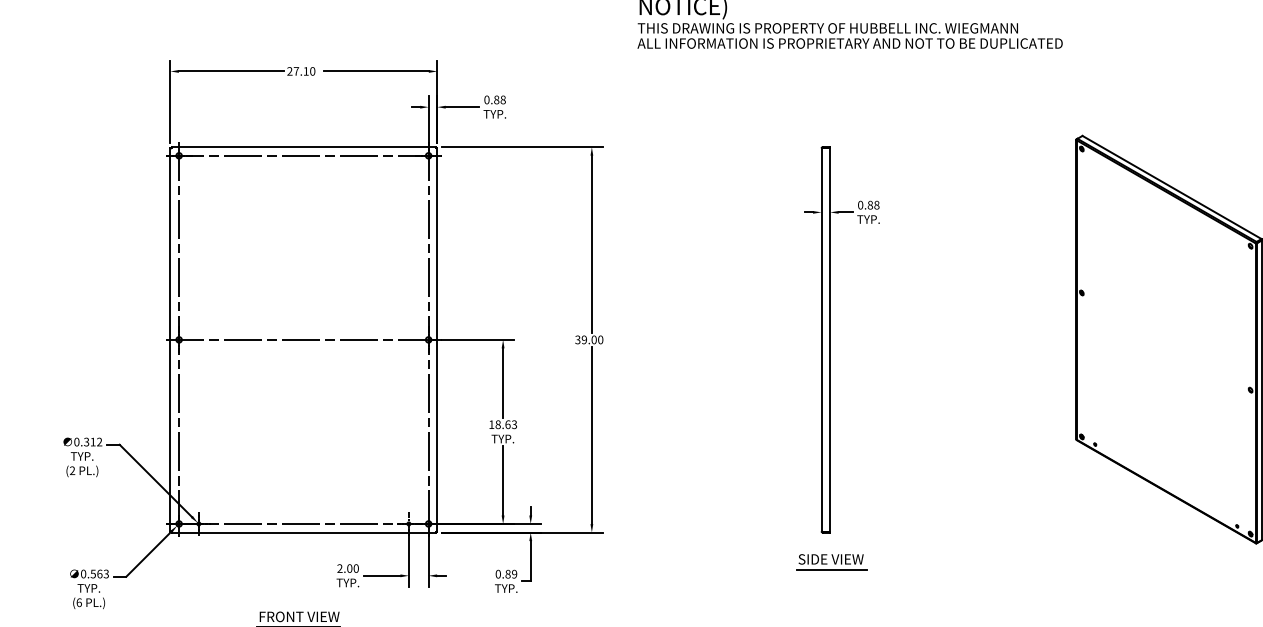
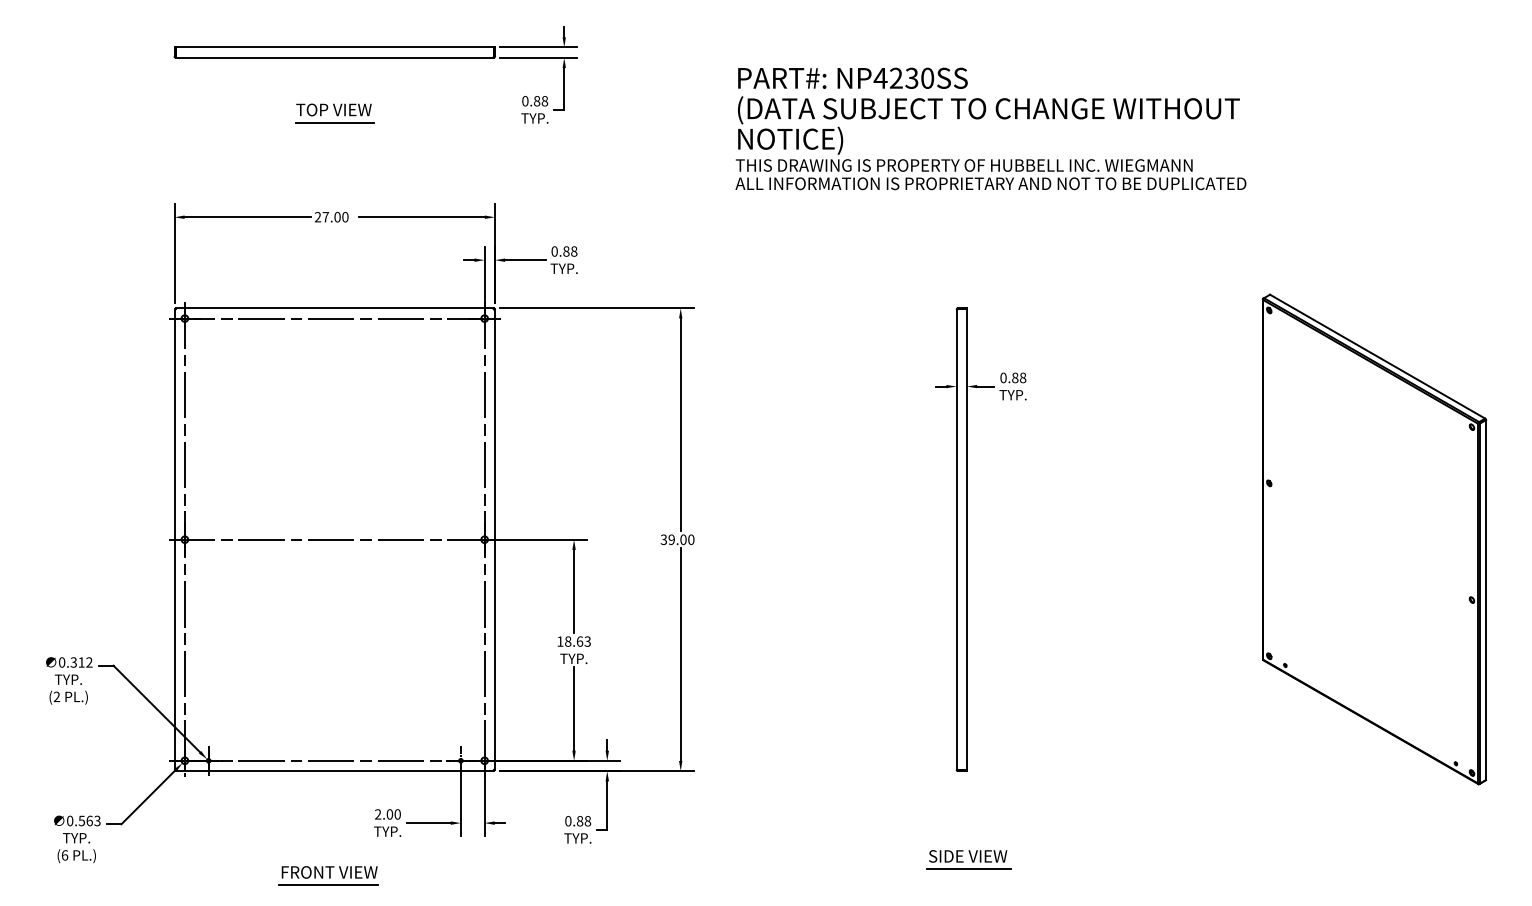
text: (306, 71) -> (337, 217), 27.10 -> 27.00
part: (831, 561) -> (968, 859), moved
text: (514, 574) -> (587, 821), 0.89 -> 0.88

